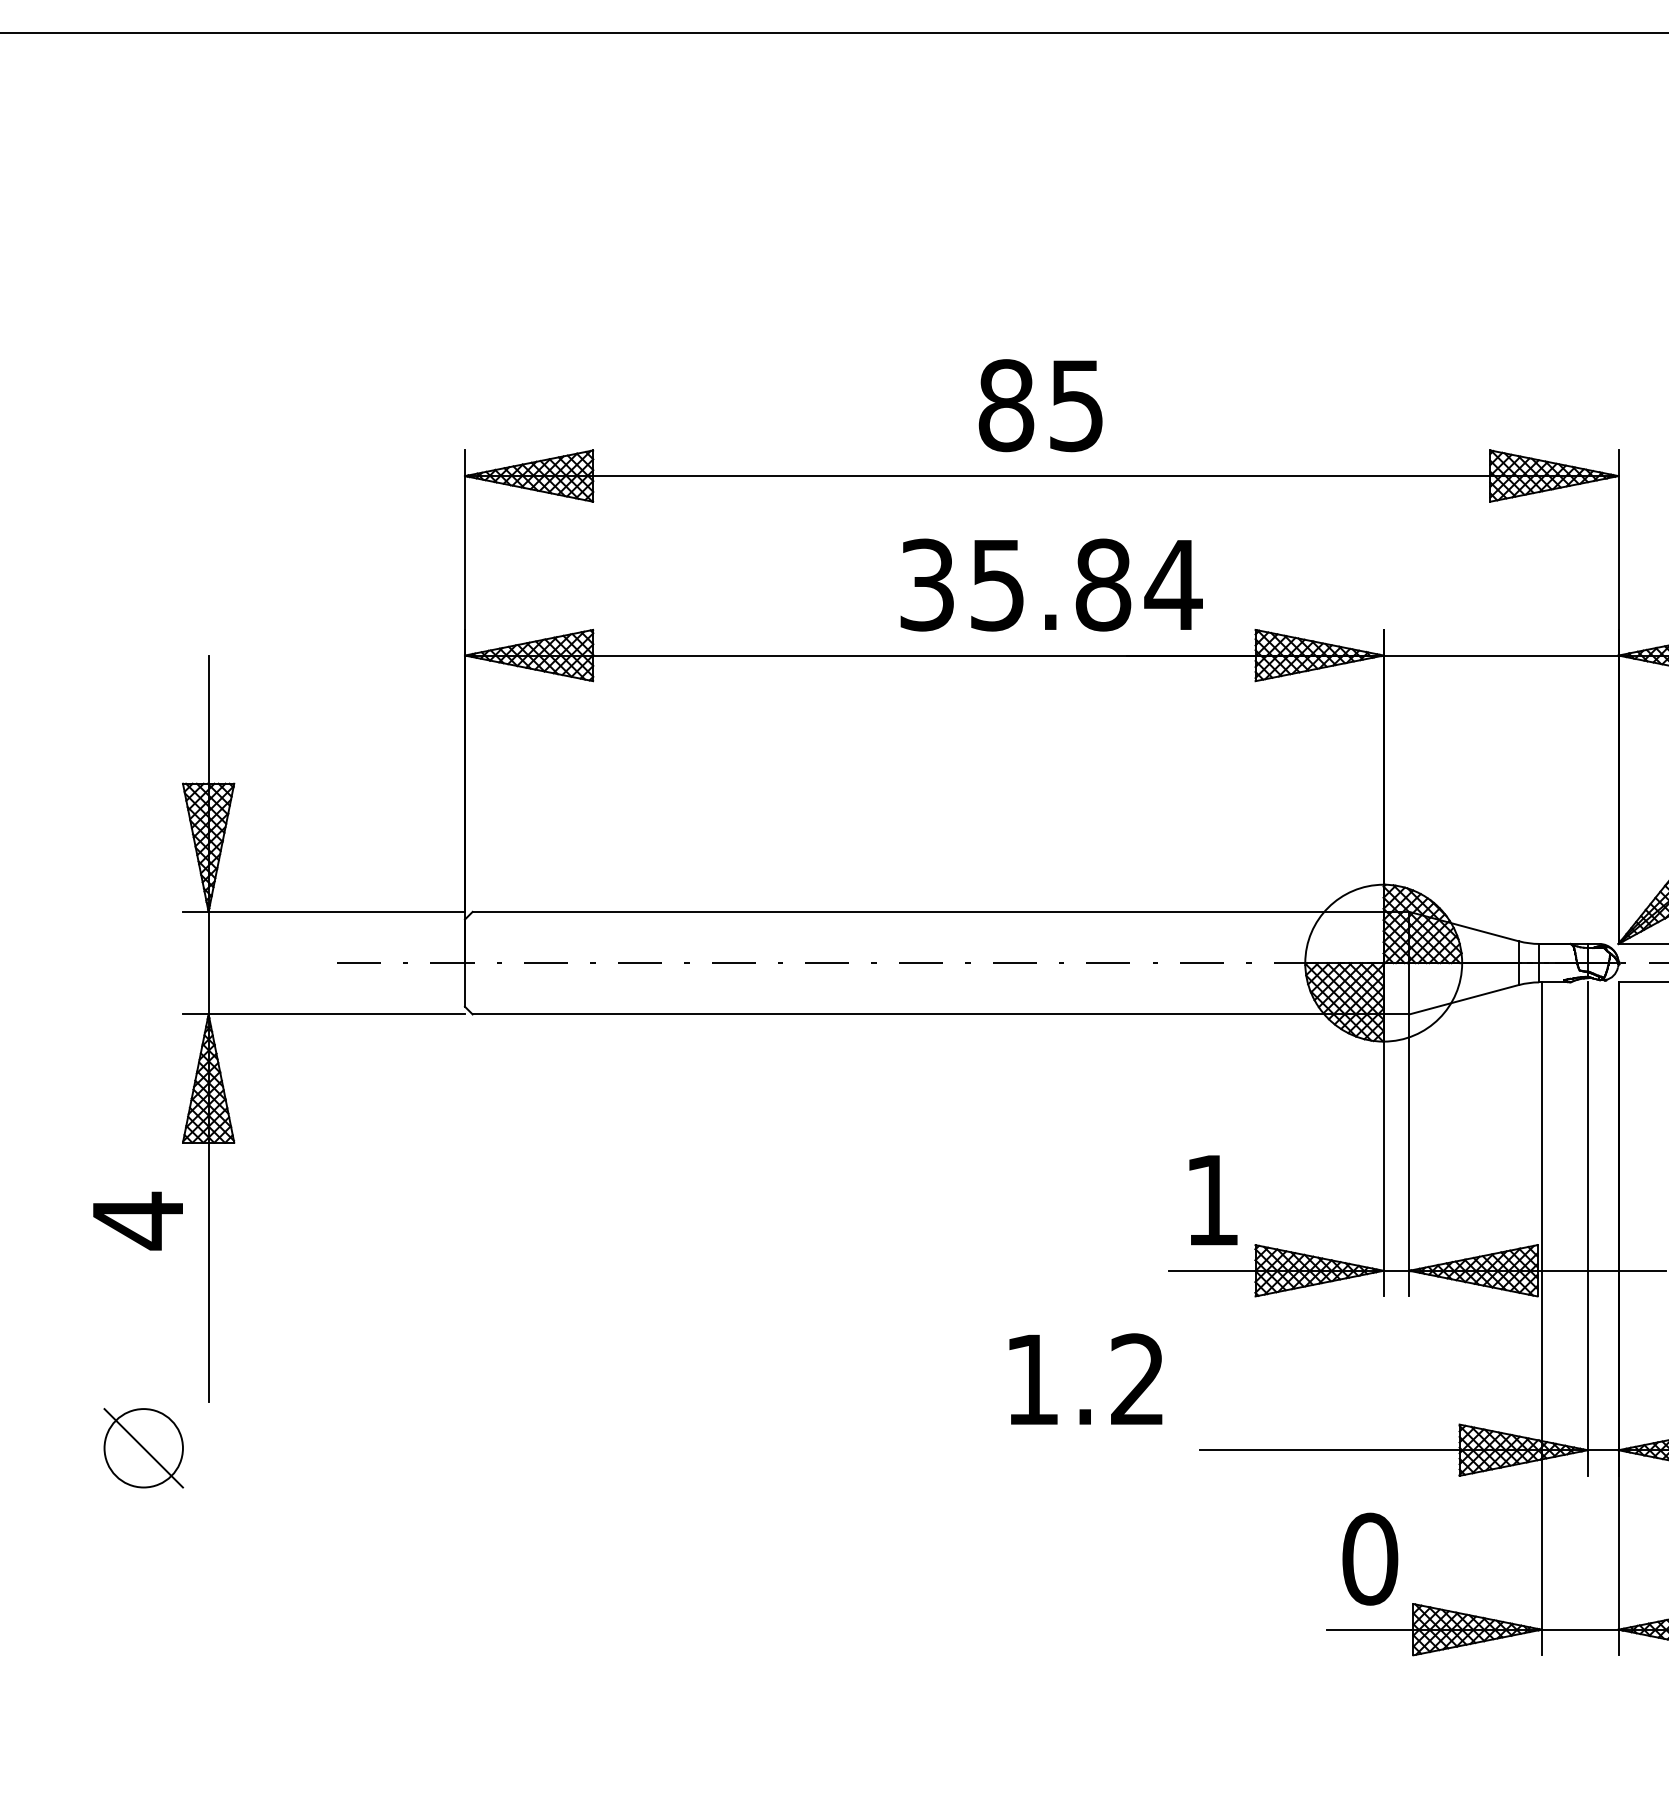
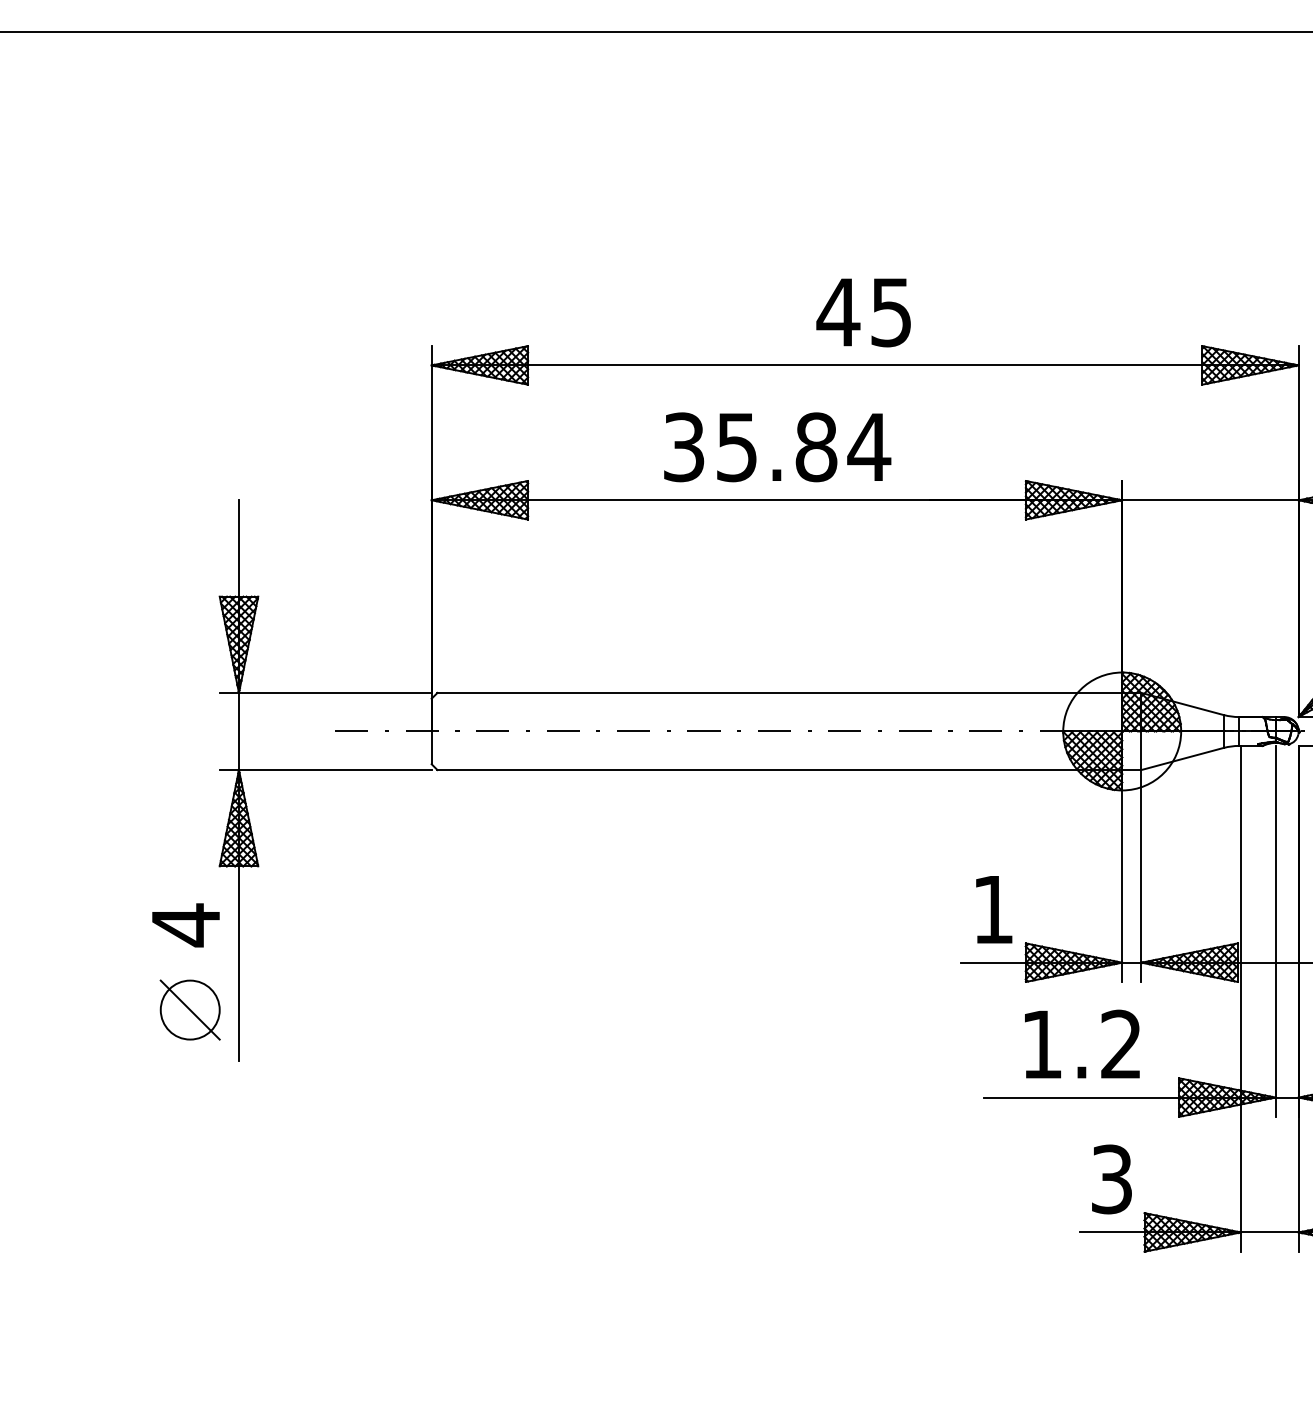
text: (1006, 405) -> (838, 312), 85 -> 45
text: (1051, 585) -> (777, 447), moved
text: (1086, 1378) -> (1082, 1043), moved
part: (142, 1447) -> (189, 1009), moved
text: (1370, 1559) -> (1112, 1179), 0 -> 3

